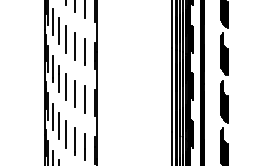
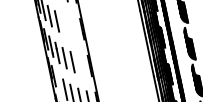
line: (75, 46) -> (65, 25), removed
line: (84, 51) -> (73, 27), removed
line: (84, 99) -> (80, 64), removed
line: (52, 116) -> (58, 83), removed

